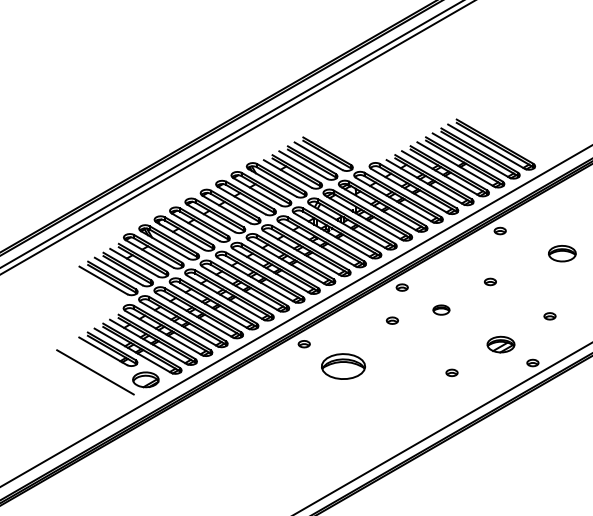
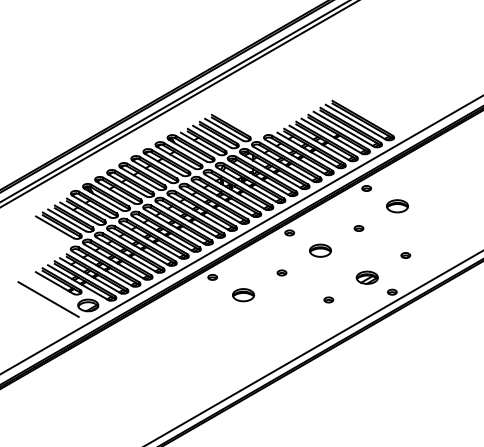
part: (562, 253) -> (397, 206), moved
part: (441, 309) -> (320, 250), size x1.67
part: (391, 320) -> (281, 272), moved
part: (343, 367) -> (243, 295), size x0.62

